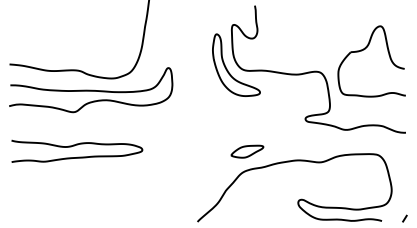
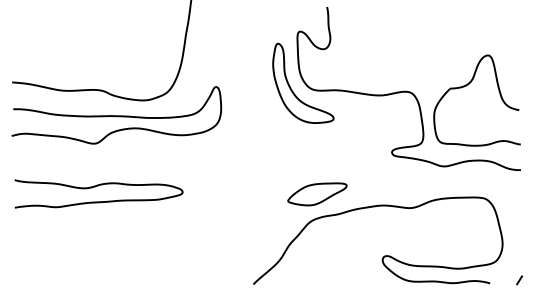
part: (365, 49) -> (468, 85), moved
part: (247, 151) -> (317, 194), size x1.43

